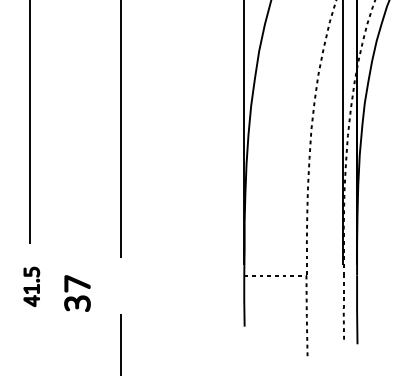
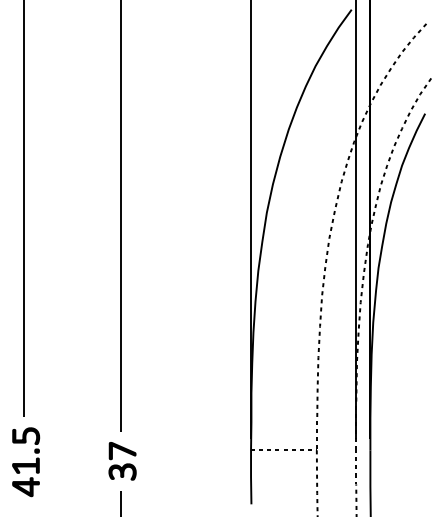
part: (32, 287) -> (26, 462), size x1.67
part: (77, 293) -> (122, 461), moved

